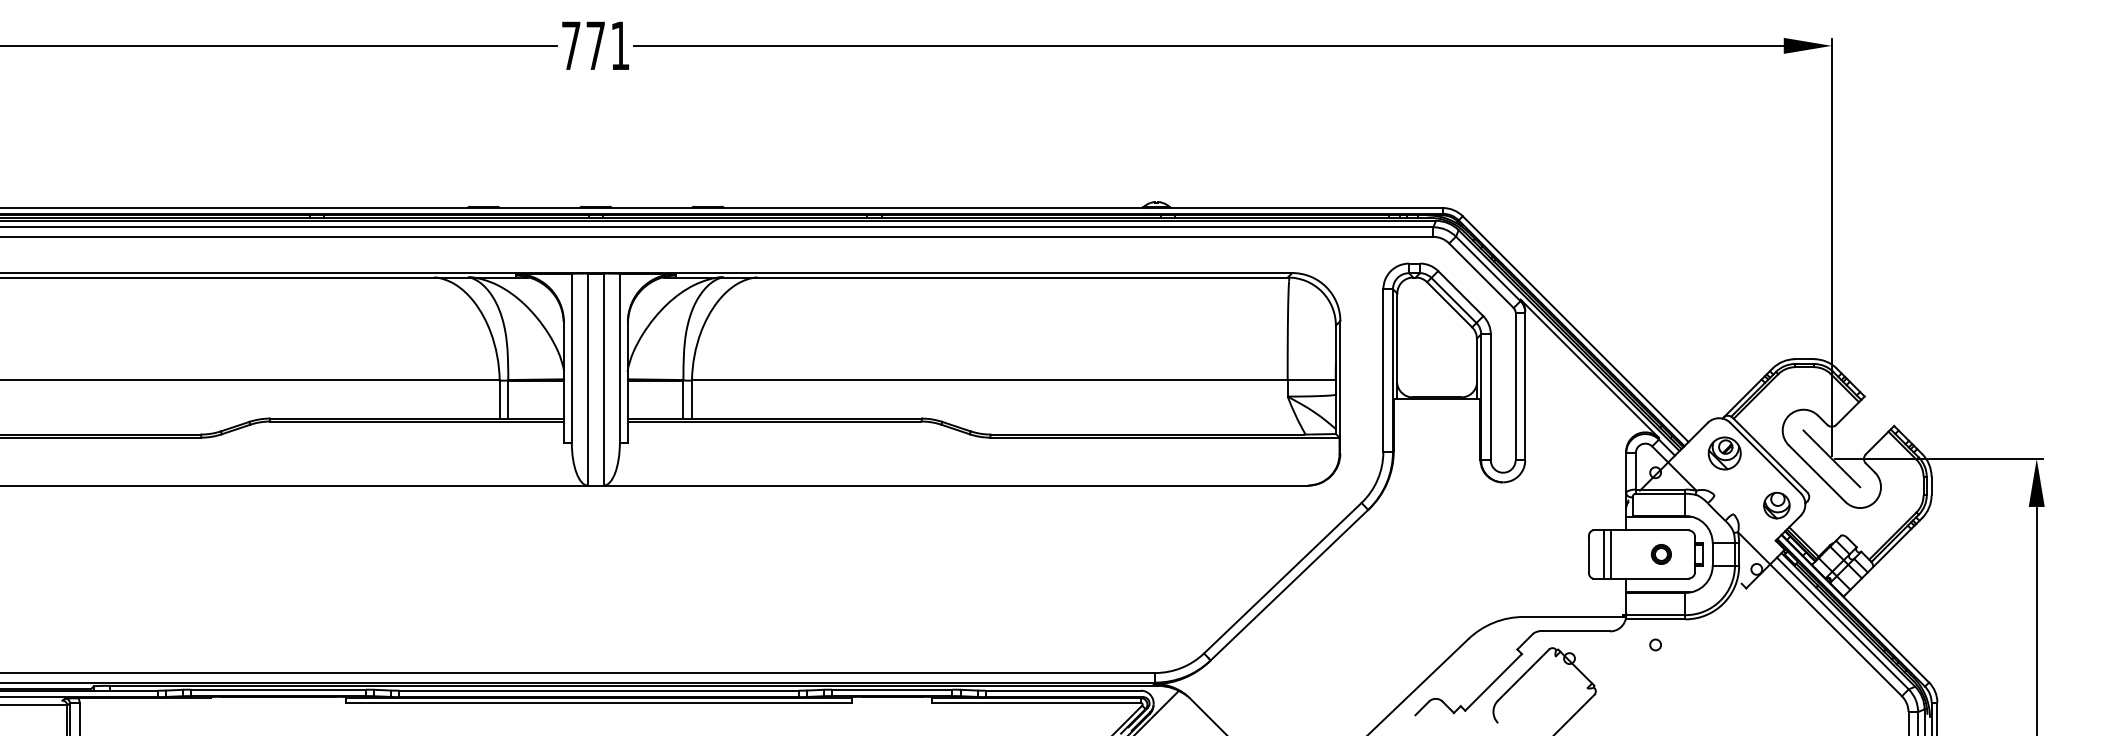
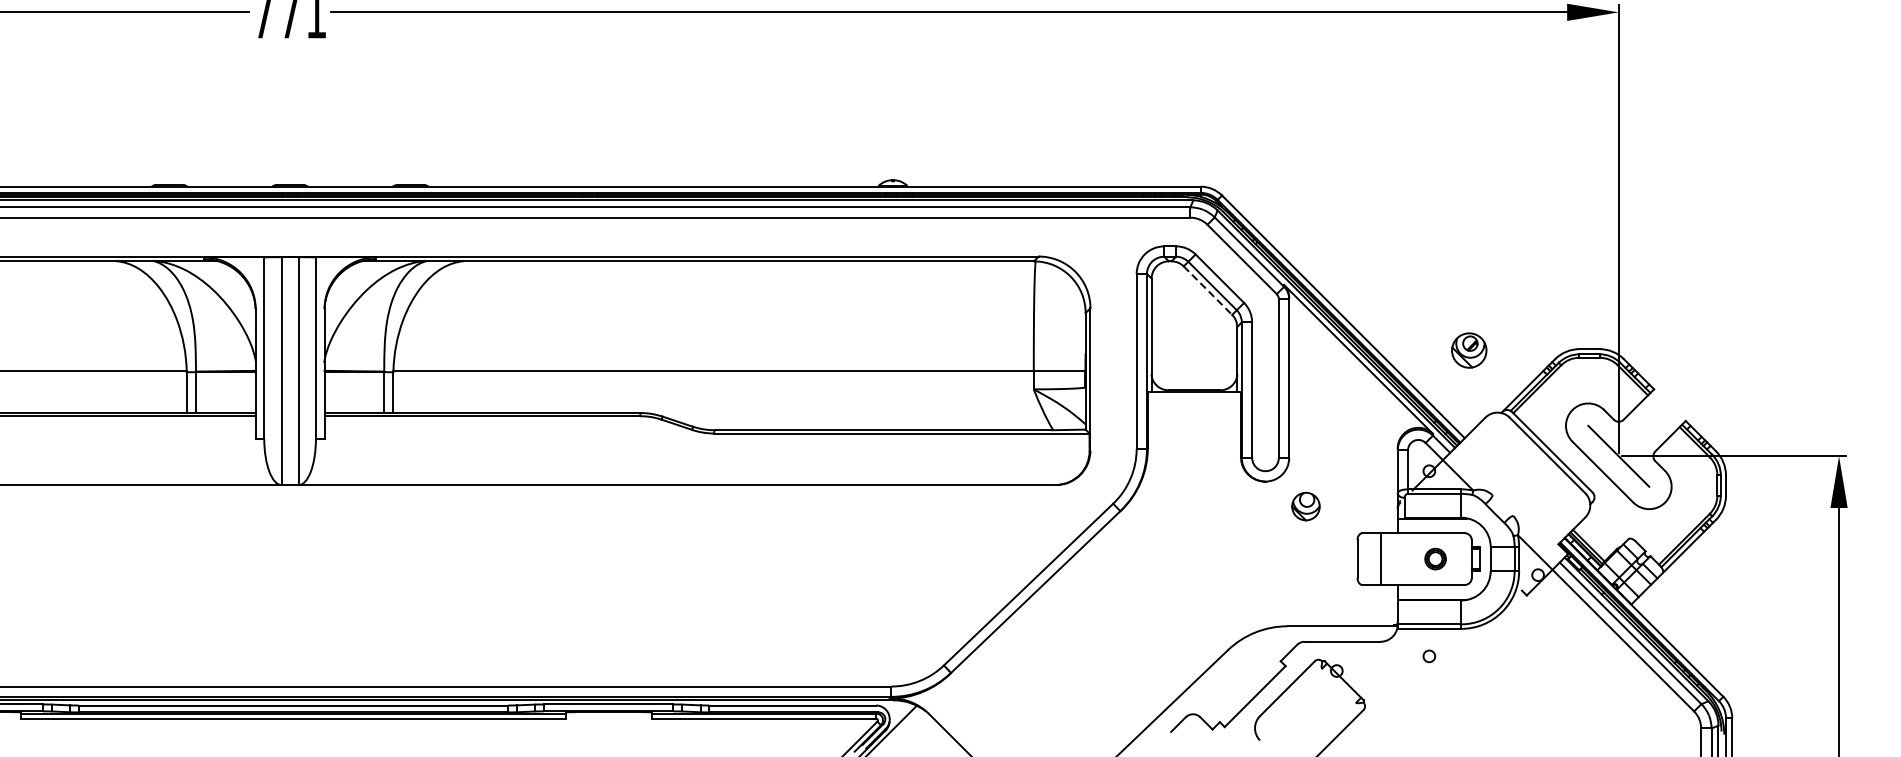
line: (1449, 304) -> (1207, 290), solid -> dashed
part: (1724, 453) -> (1468, 350), moved
part: (1776, 505) -> (1305, 506), moved
line: (1604, 554) -> (1374, 559), removed

